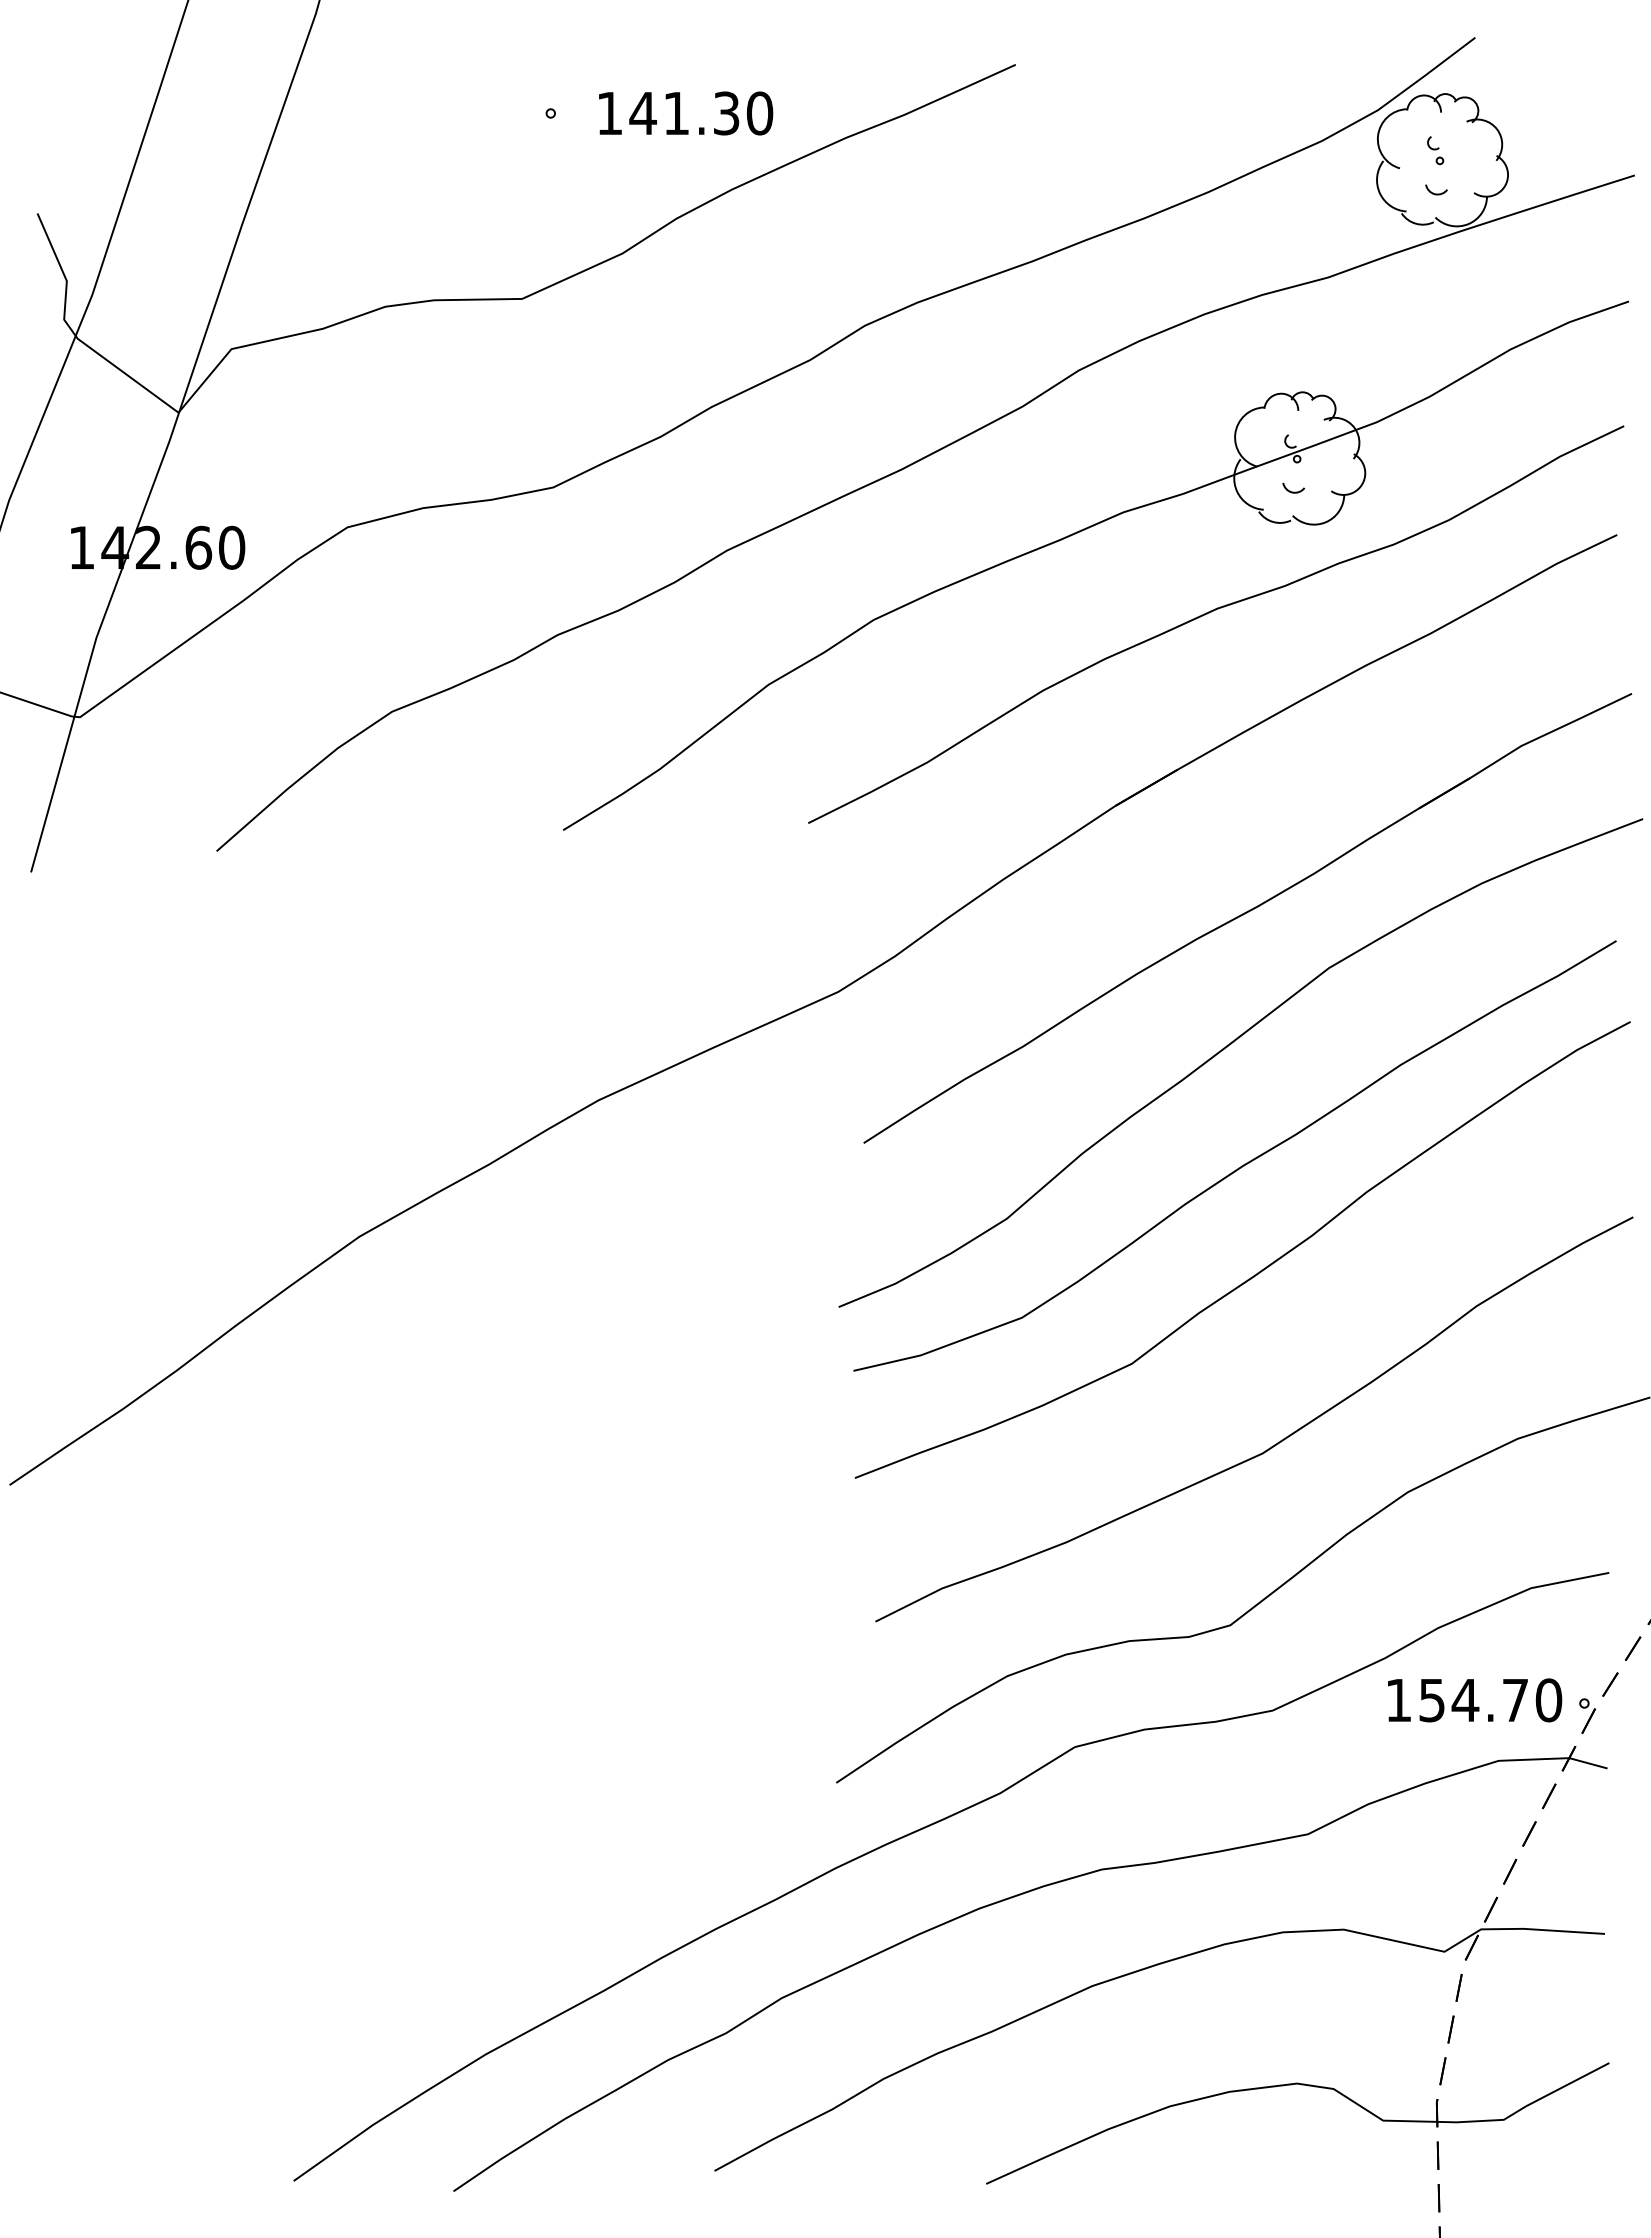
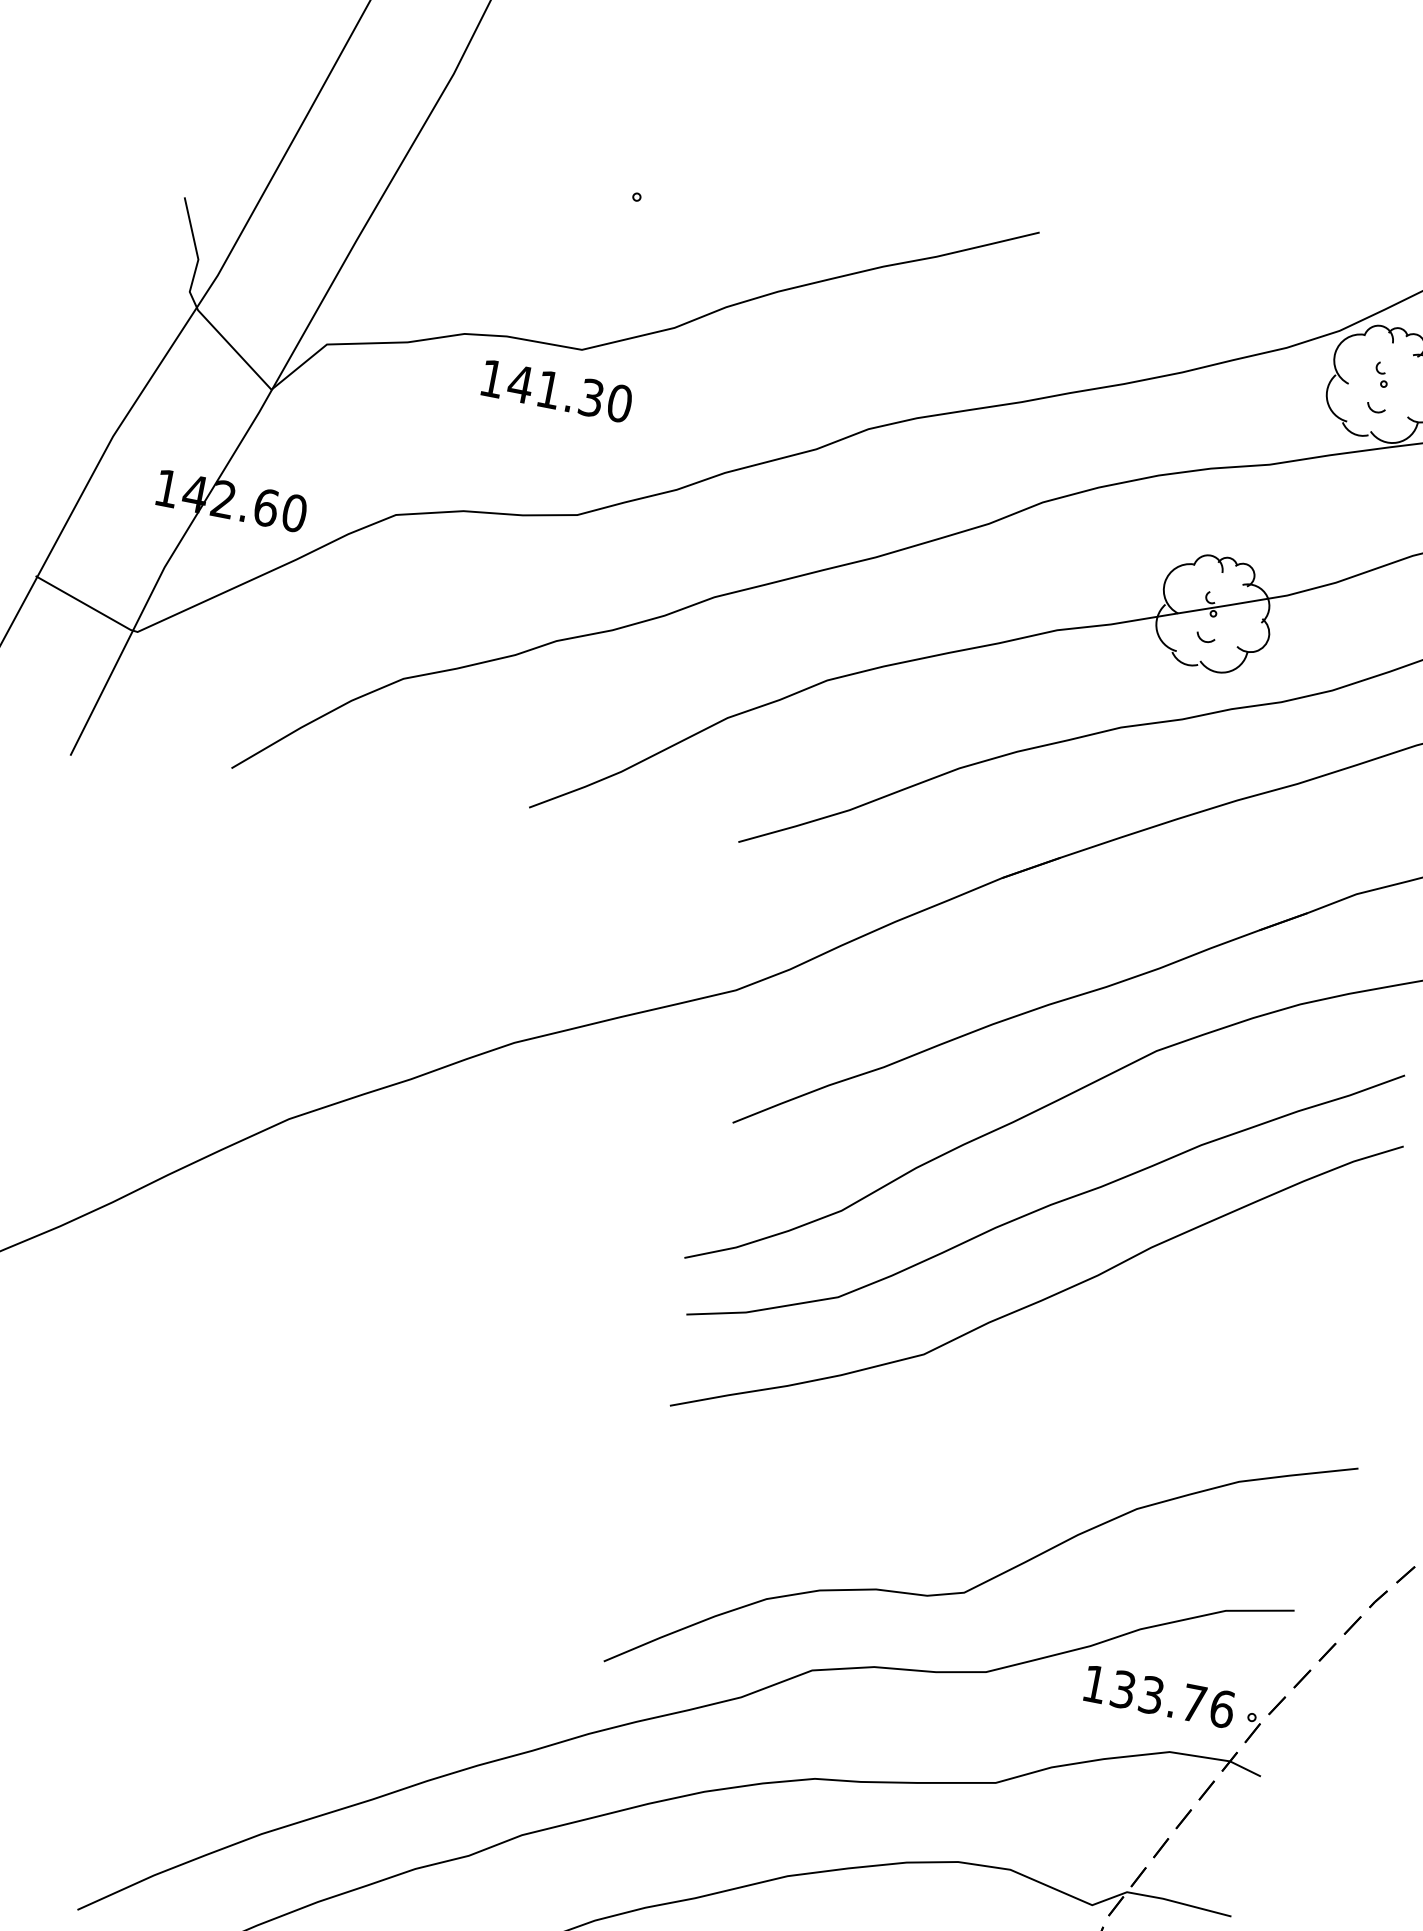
text: (686, 113) -> (557, 391), moved
curve: (1272, 1445) -> (1029, 1447), removed
text: (1491, 1700) -> (1173, 1699), 154.70 -> 133.76

